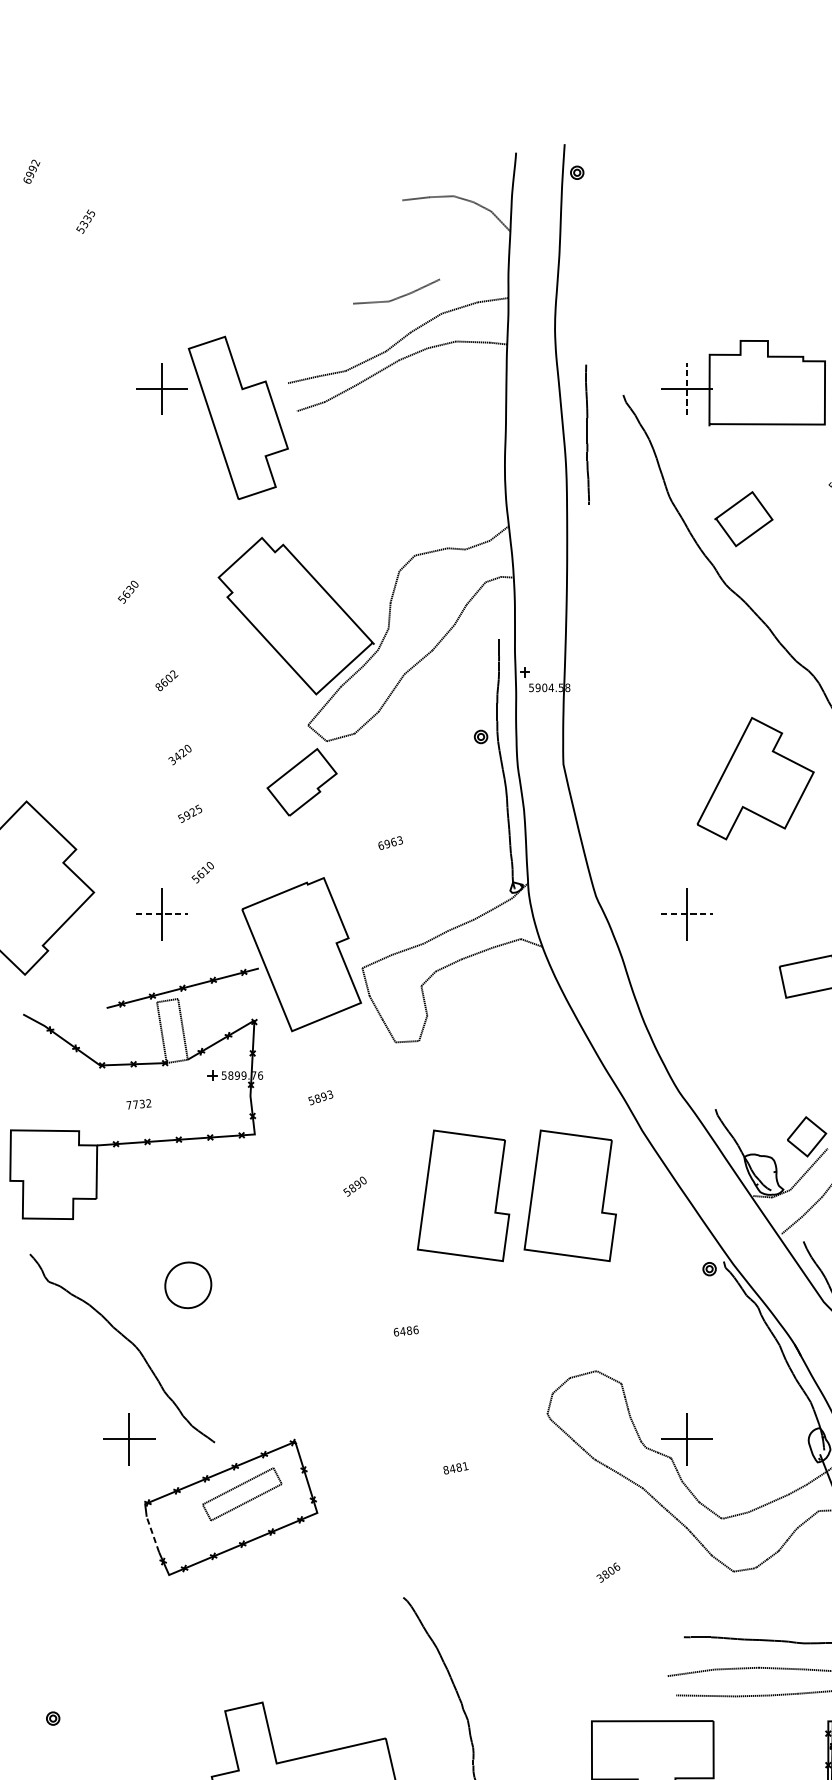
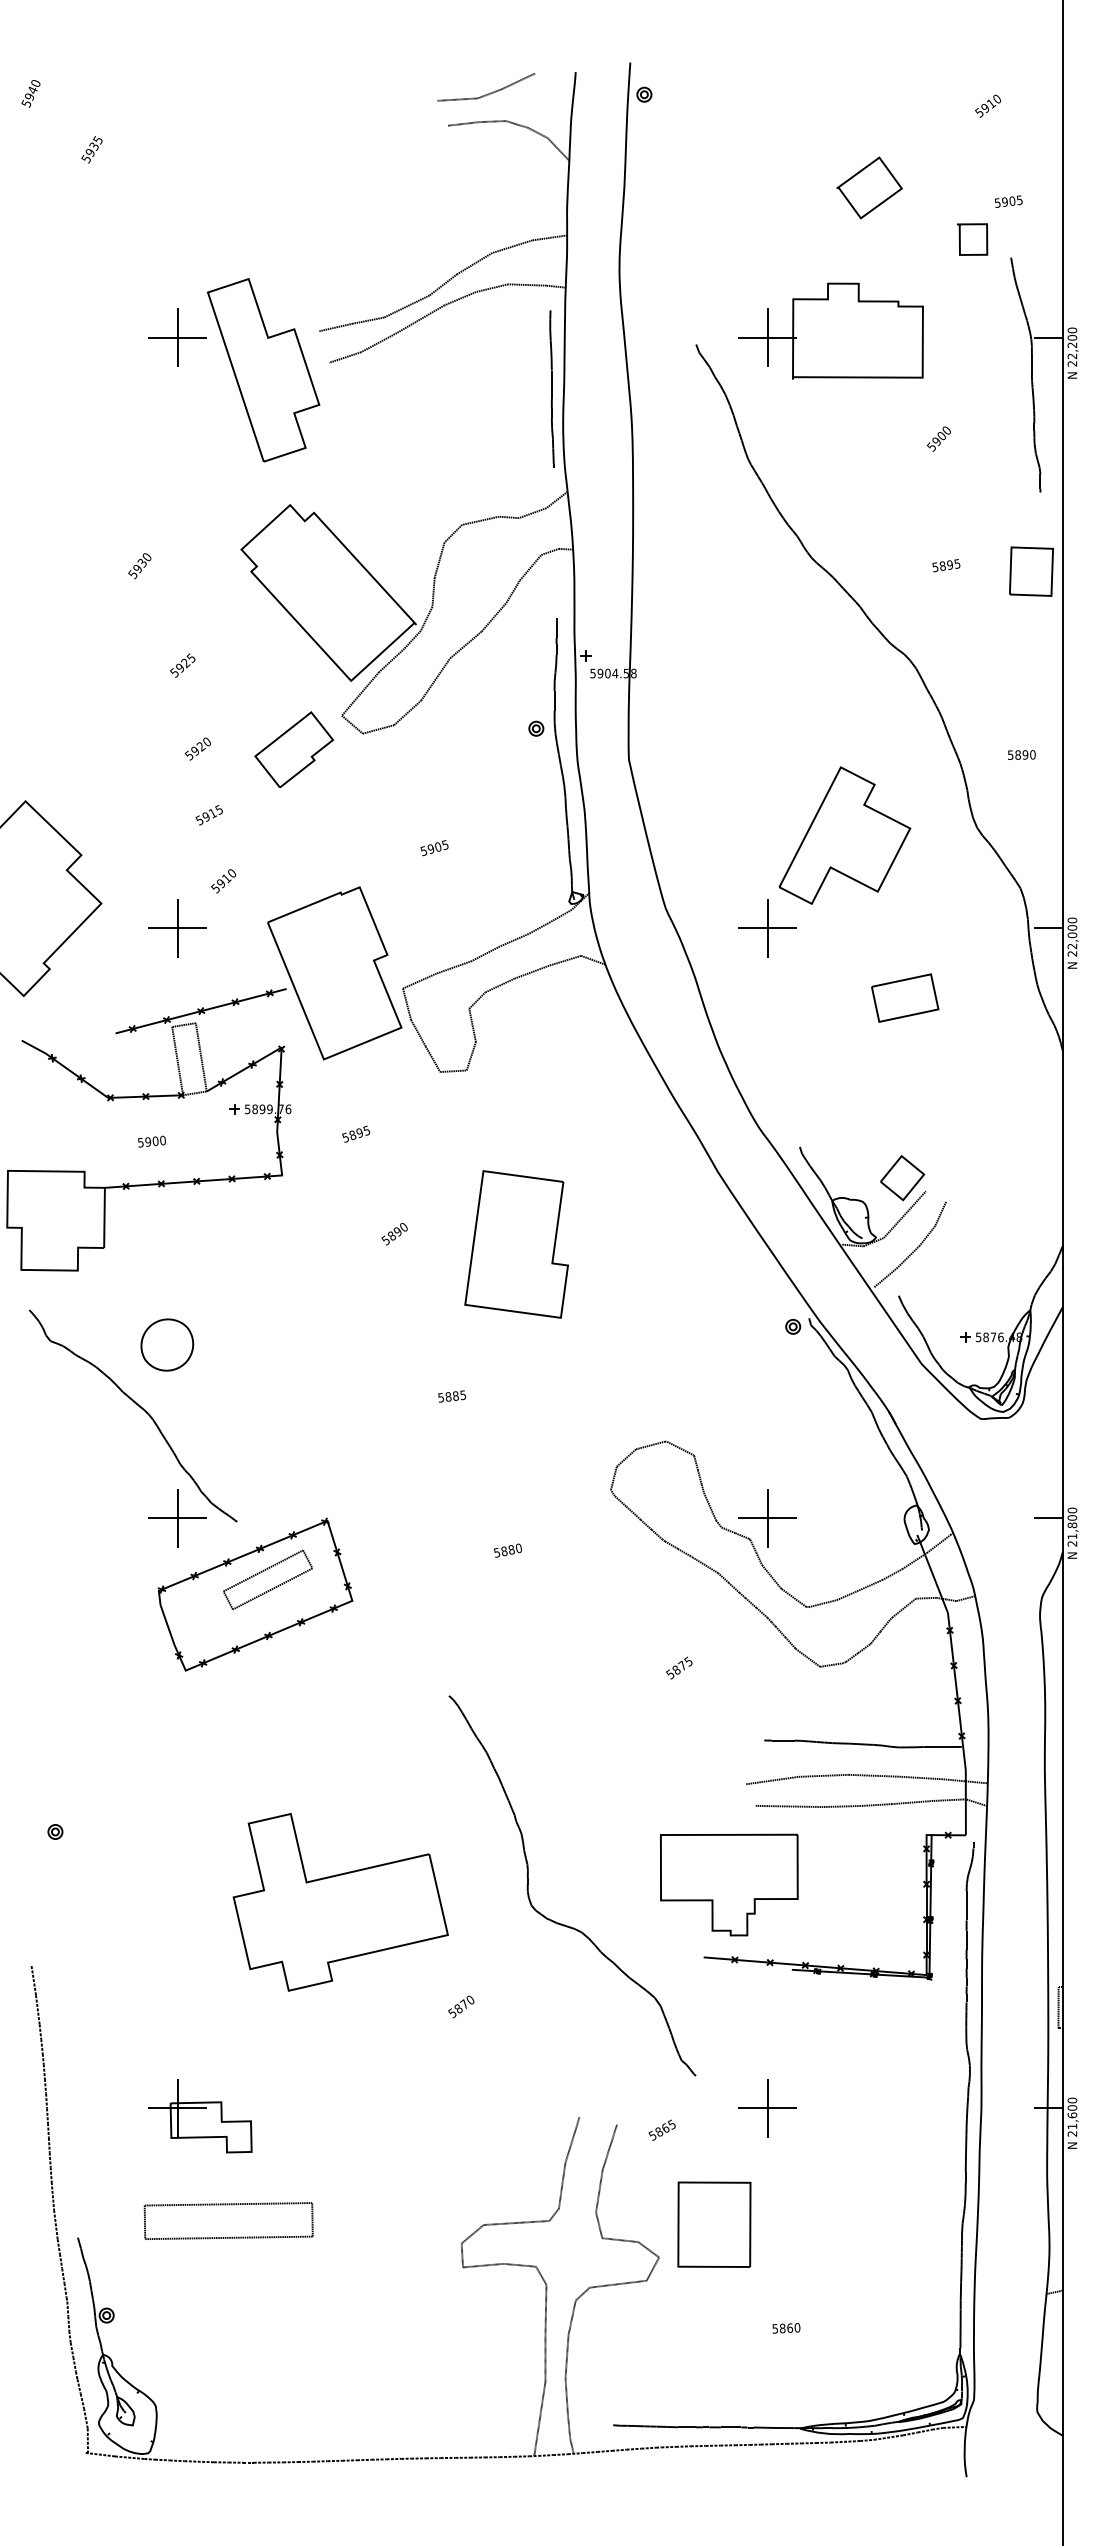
text: (30, 171) -> (30, 93), 6992 -> 5940
text: (83, 224) -> (89, 152), 5335 -> 5935
part: (397, 297) -> (487, 93), moved
line: (686, 388) -> (767, 337), dashed -> solid
line: (587, 434) -> (551, 388), moved
part: (743, 518) -> (869, 187), moved
text: (126, 594) -> (137, 568), 5630 -> 5930
text: (167, 680) -> (183, 665), 8602 -> 5925
text: (175, 757) -> (192, 751), 3420 -> 5920
part: (755, 778) -> (844, 835), moved
part: (302, 782) -> (294, 749), moved
text: (192, 812) -> (211, 813), 5925 -> 5915
text: (390, 843) -> (434, 848), 6963 -> 5905
text: (200, 874) -> (221, 883), 5610 -> 5910
line: (161, 914) -> (177, 928), dashed -> solid
line: (686, 914) -> (767, 928), dashed -> solid
text: (329, 1093) -> (366, 1129), 5893 -> 5895
text: (138, 1104) -> (151, 1141), 7732 -> 5900
part: (570, 1195) -> (636, 1244), removed
part: (188, 1284) -> (167, 1344), moved
text: (406, 1331) -> (452, 1396), 6486 -> 5885
part: (128, 1439) -> (177, 1518), moved
text: (456, 1468) -> (508, 1550), 8481 -> 5880
line: (152, 1533) -> (167, 1624), dashed -> solid
text: (608, 1571) -> (679, 1666), 3806 -> 5875

